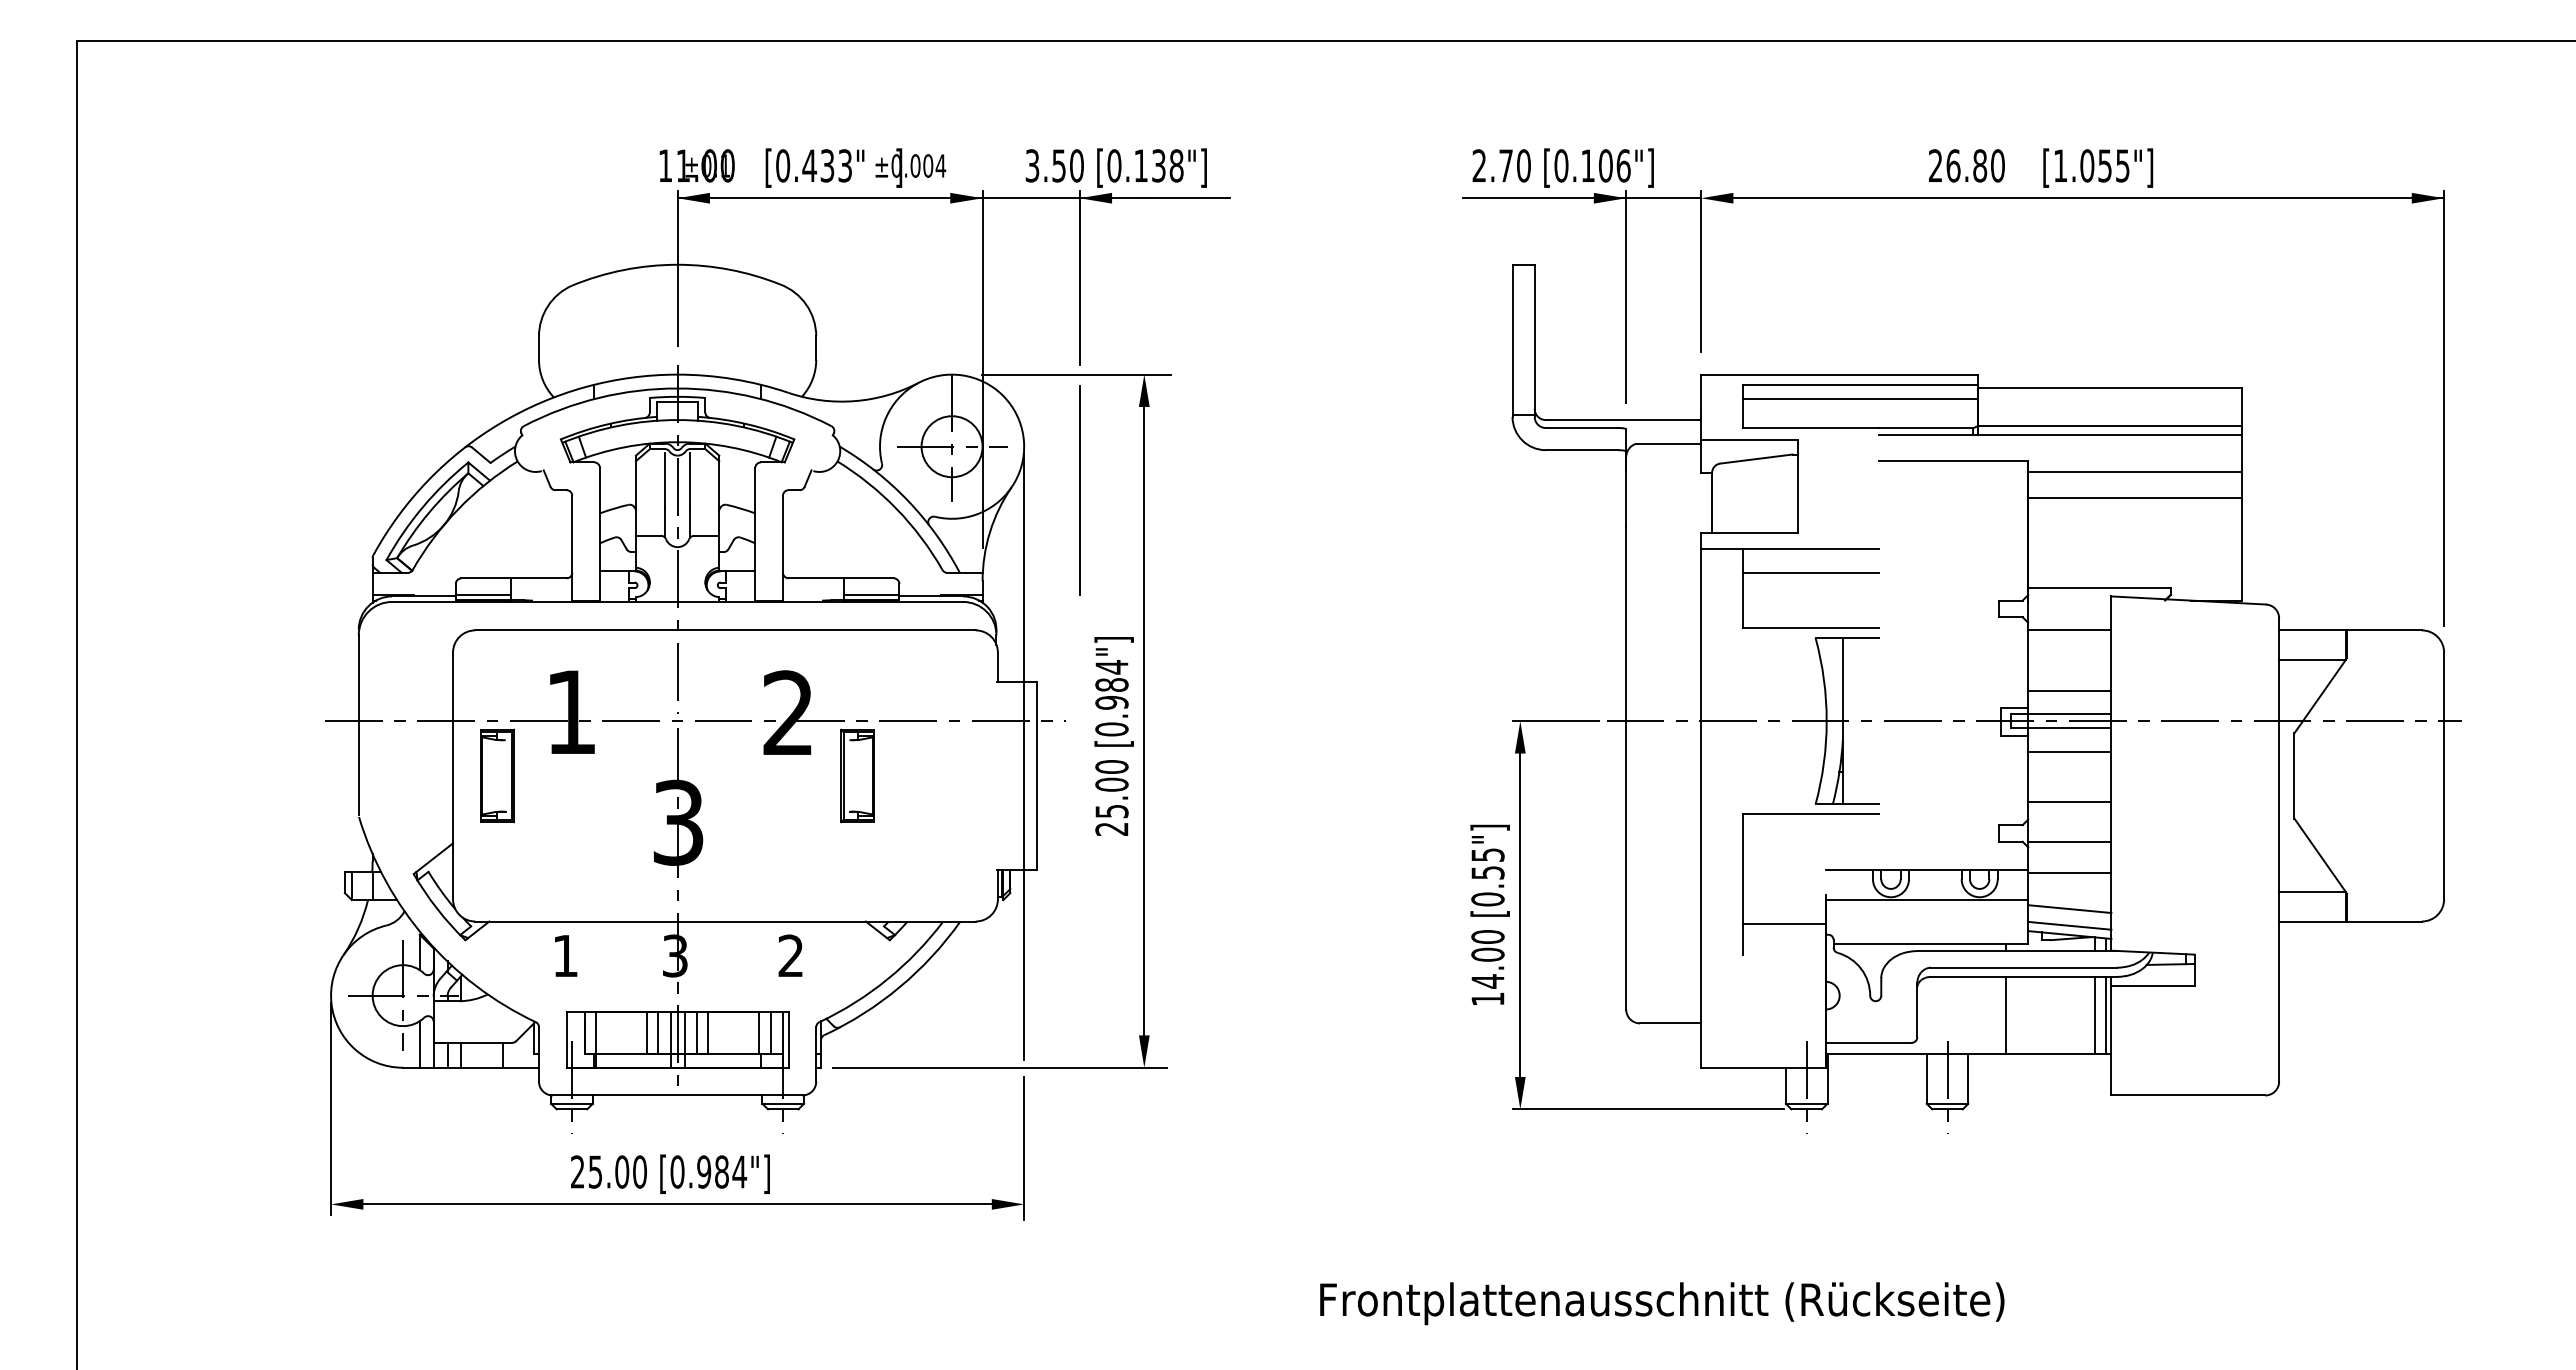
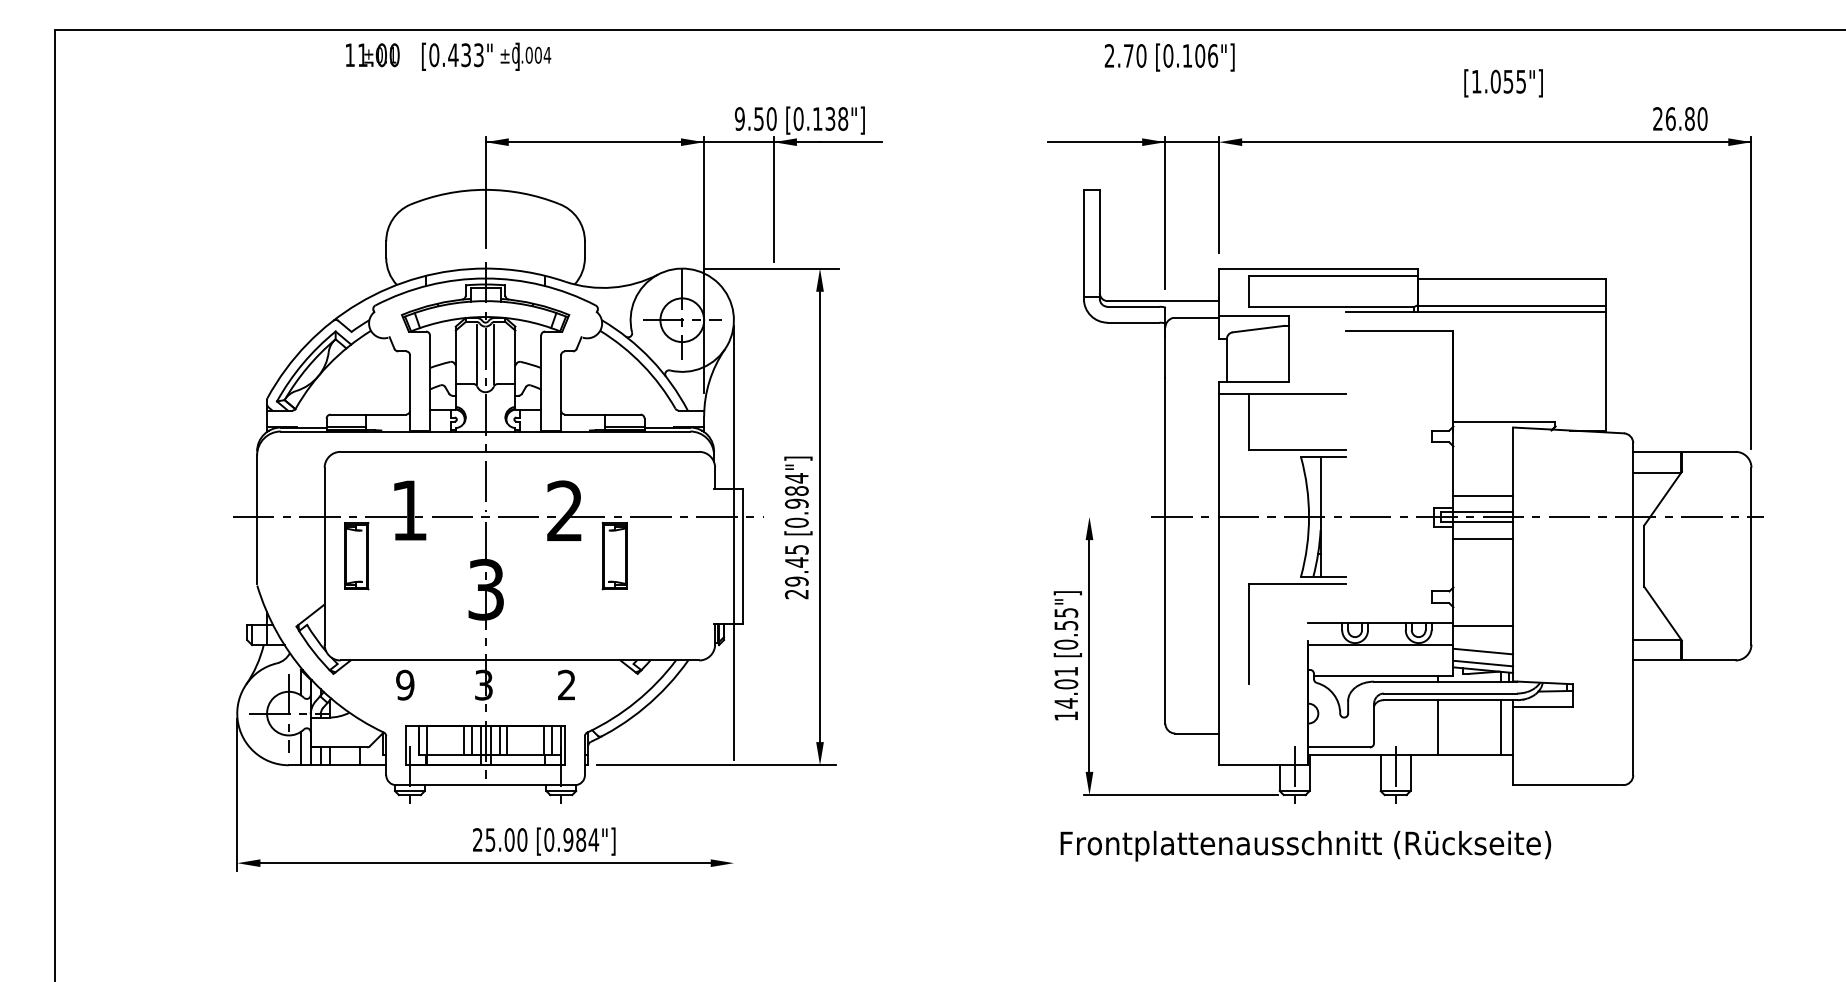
text: (1032, 165) -> (739, 118), 3.50 -> 9.50
text: (1966, 165) -> (1680, 118), moved
text: (802, 167) -> (448, 56), moved
text: (1562, 167) -> (1169, 57), moved
text: (2098, 167) -> (1503, 82), moved
line: (1860, 399) -> (1333, 286), removed
line: (2134, 472) -> (1529, 338), removed
line: (1079, 490) -> (773, 351), removed
line: (2134, 497) -> (1529, 356), removed
line: (1810, 573) -> (1297, 411), removed
line: (2069, 629) -> (1483, 451), removed
line: (1555, 721) -> (1114, 517), removed
text: (1111, 789) -> (796, 565), 25.00 -> 29.45
line: (2069, 801) -> (1483, 574), removed
line: (2069, 841) -> (1483, 603), removed
line: (1783, 923) -> (1278, 661), removed
text: (1487, 936) -> (1065, 671), 14.00 -> 14.01
text: (565, 955) -> (405, 684), 1 -> 9
line: (2105, 1014) -> (1508, 727), removed
line: (1024, 1148) -> (734, 823), removed
text: (670, 1173) -> (544, 841), moved
text: (1662, 1303) -> (1306, 846), moved

